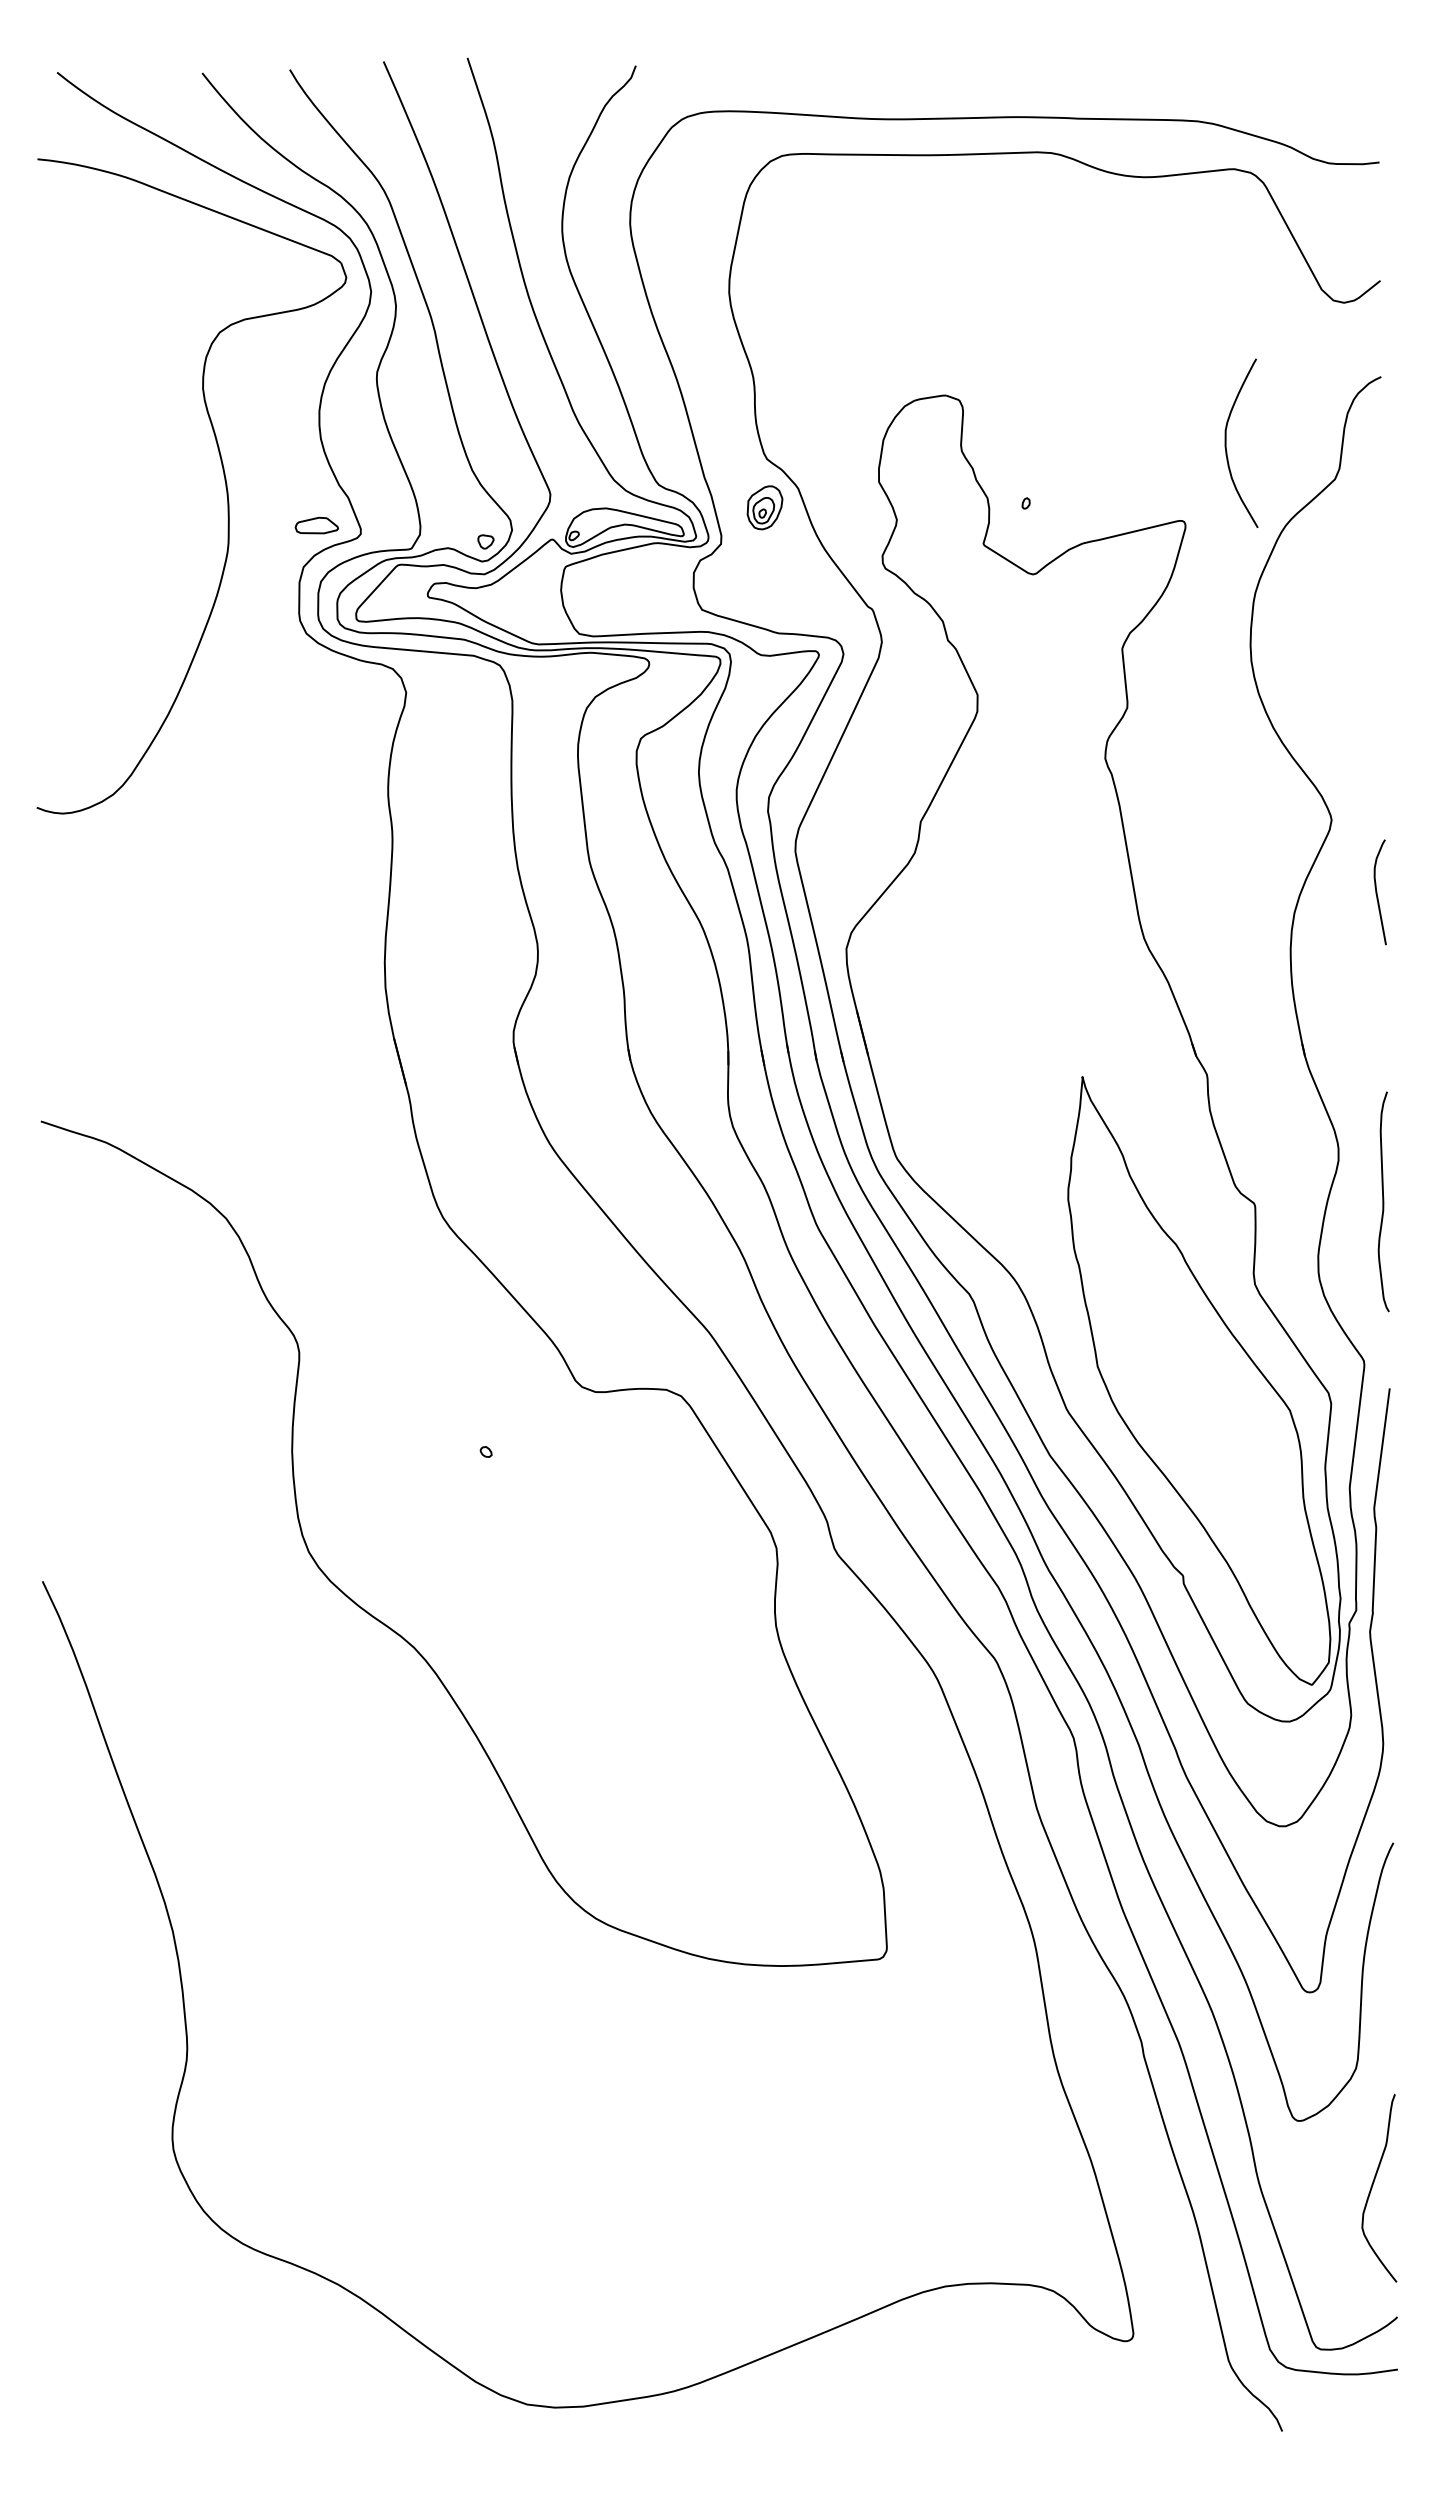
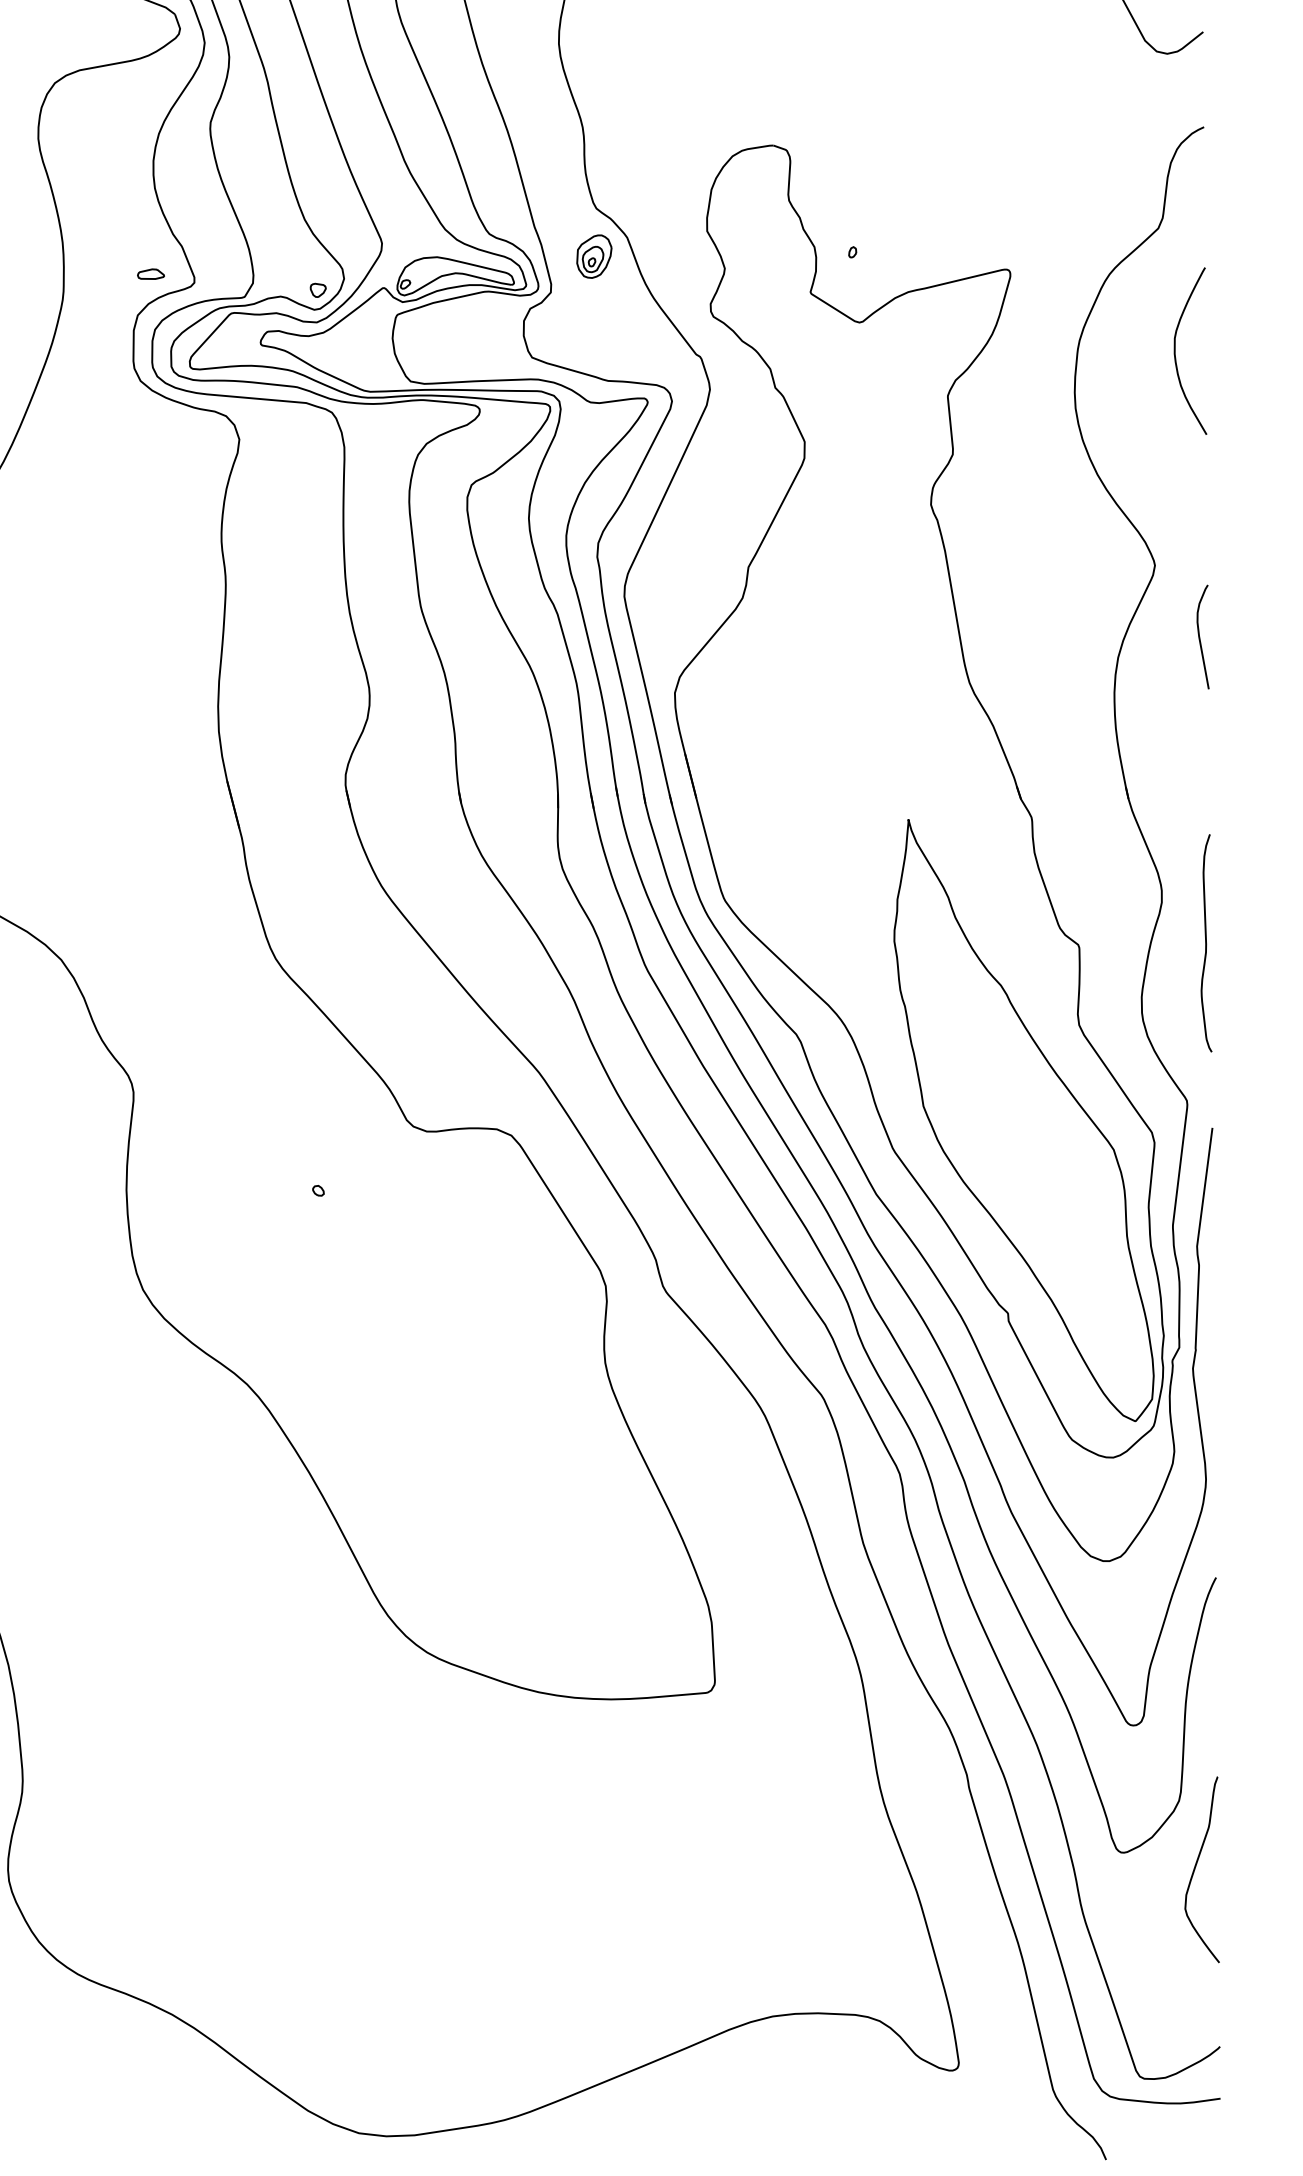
curve: (1226, 443) -> (1175, 351), moved
part: (316, 525) -> (150, 274), size x0.62
curve: (1373, 2185) -> (1196, 1867), moved

